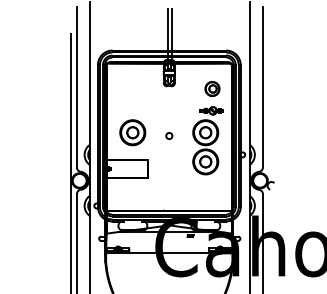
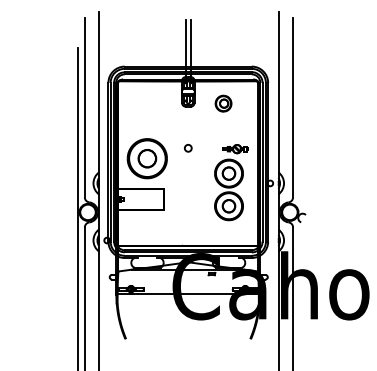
part: (212, 88) -> (223, 103), moved
part: (132, 132) -> (147, 158), size x1.4
circle: (169, 136) -> (188, 148), moved
part: (207, 140) -> (231, 182), moved

